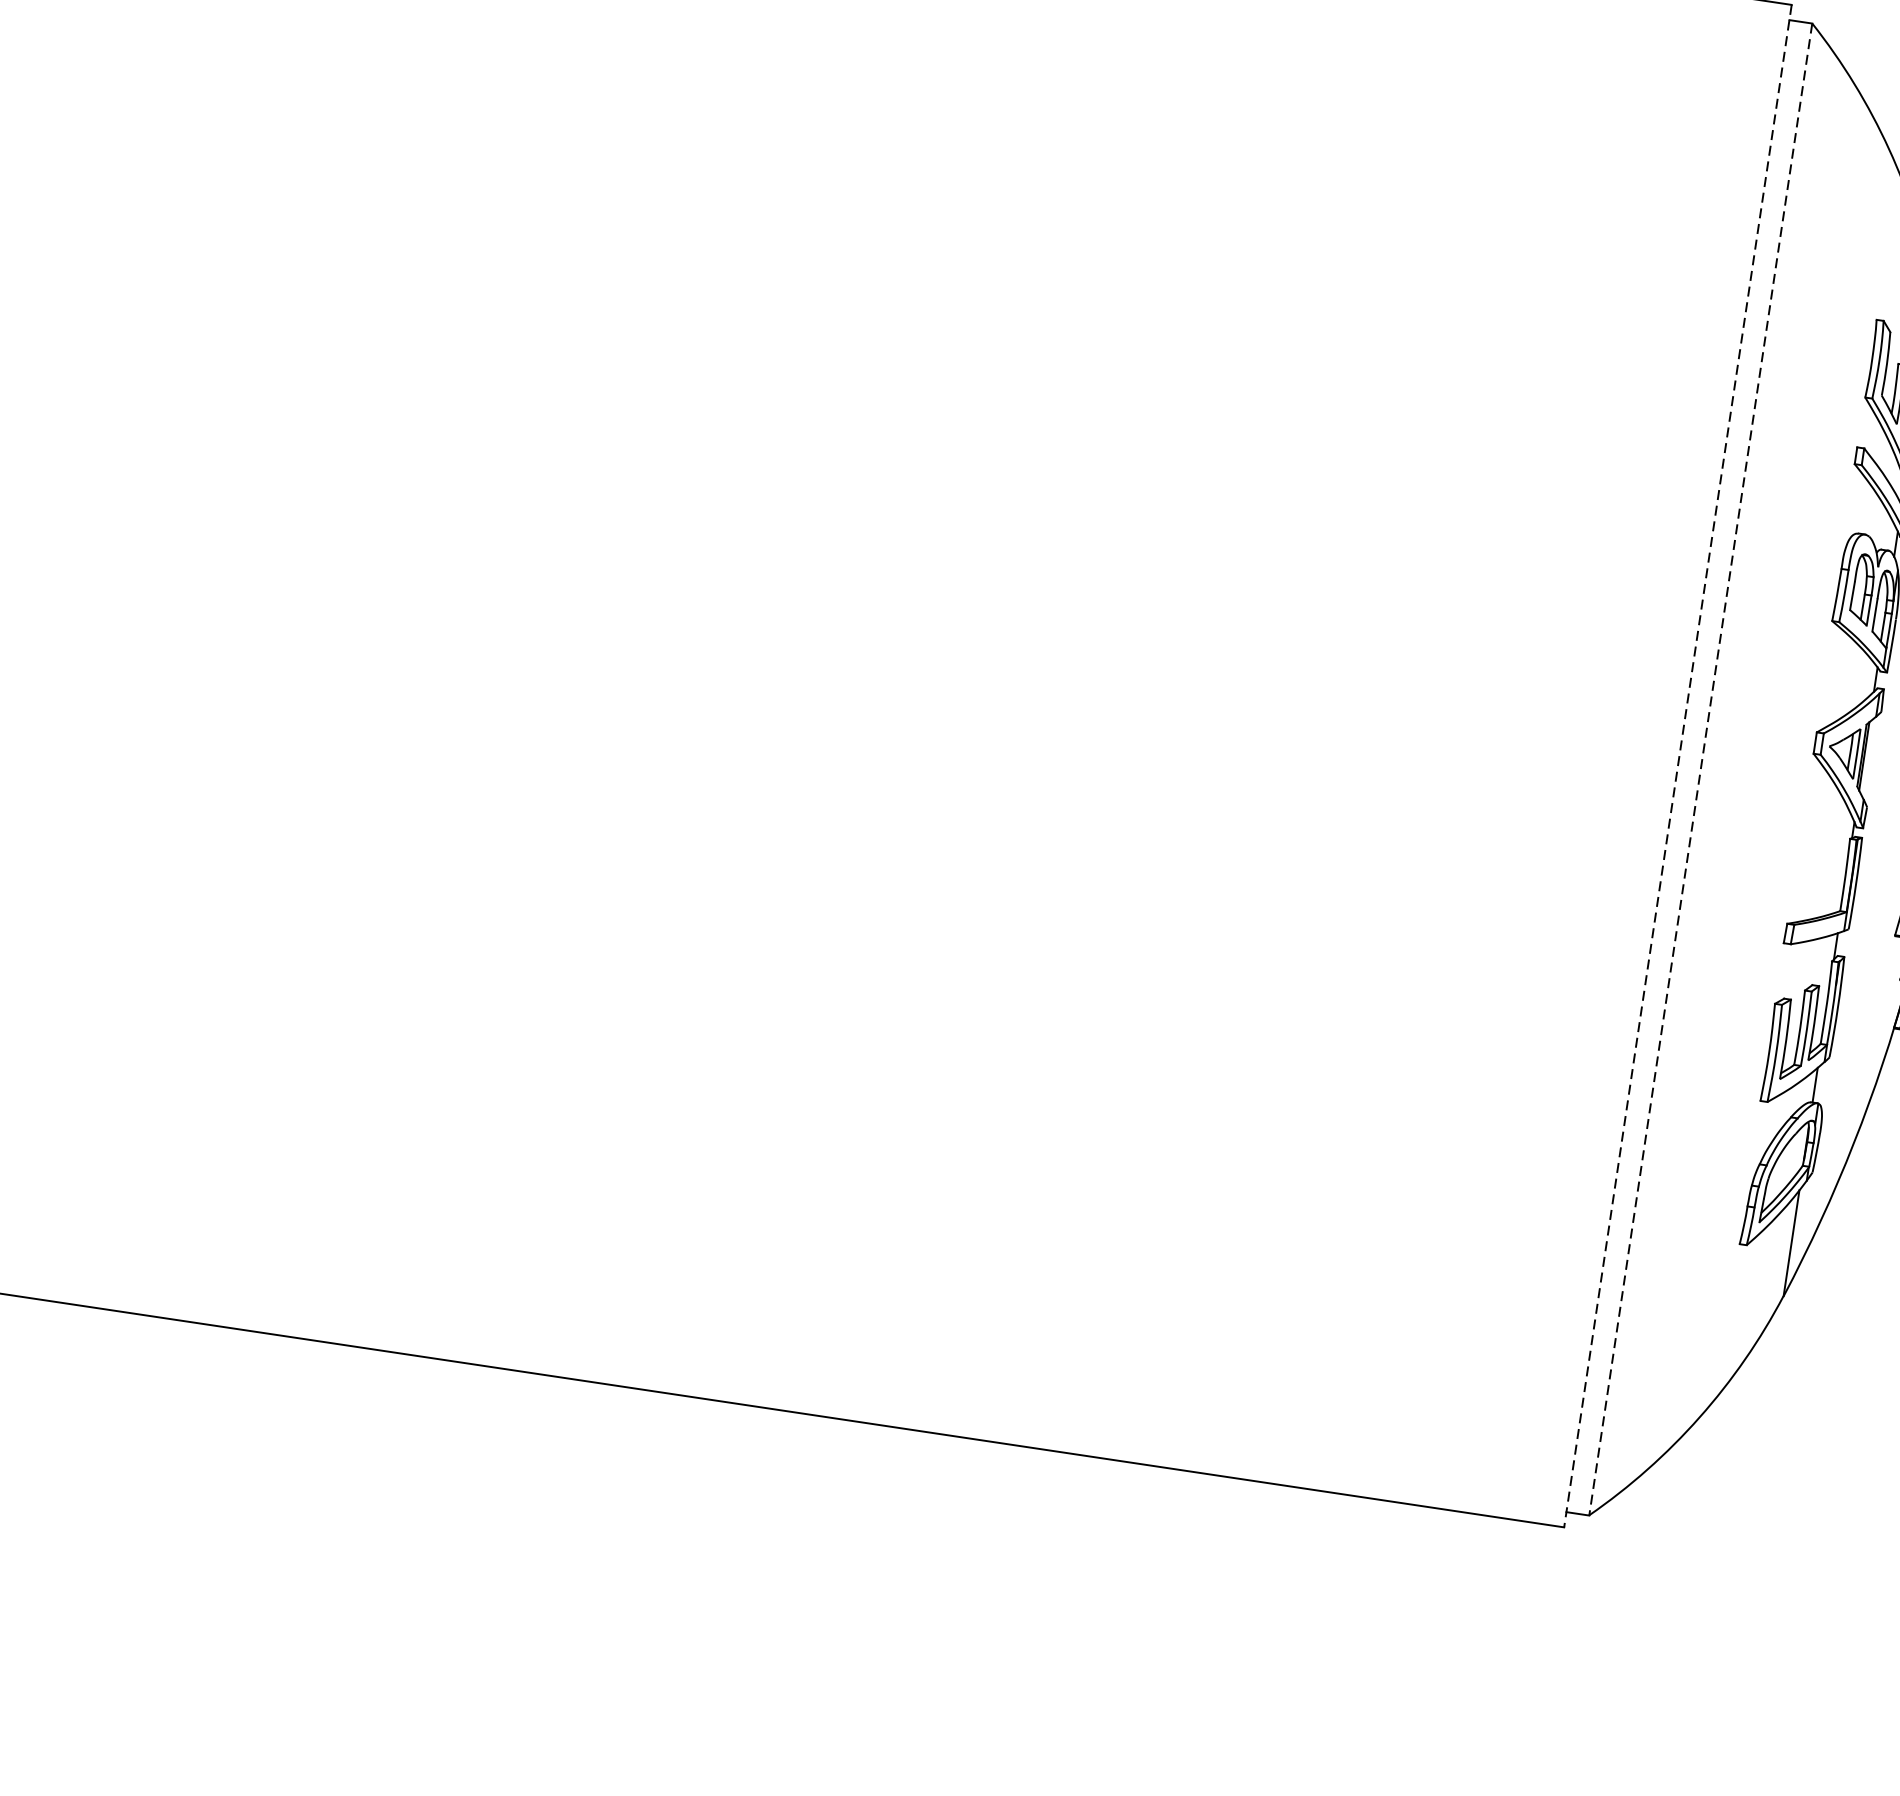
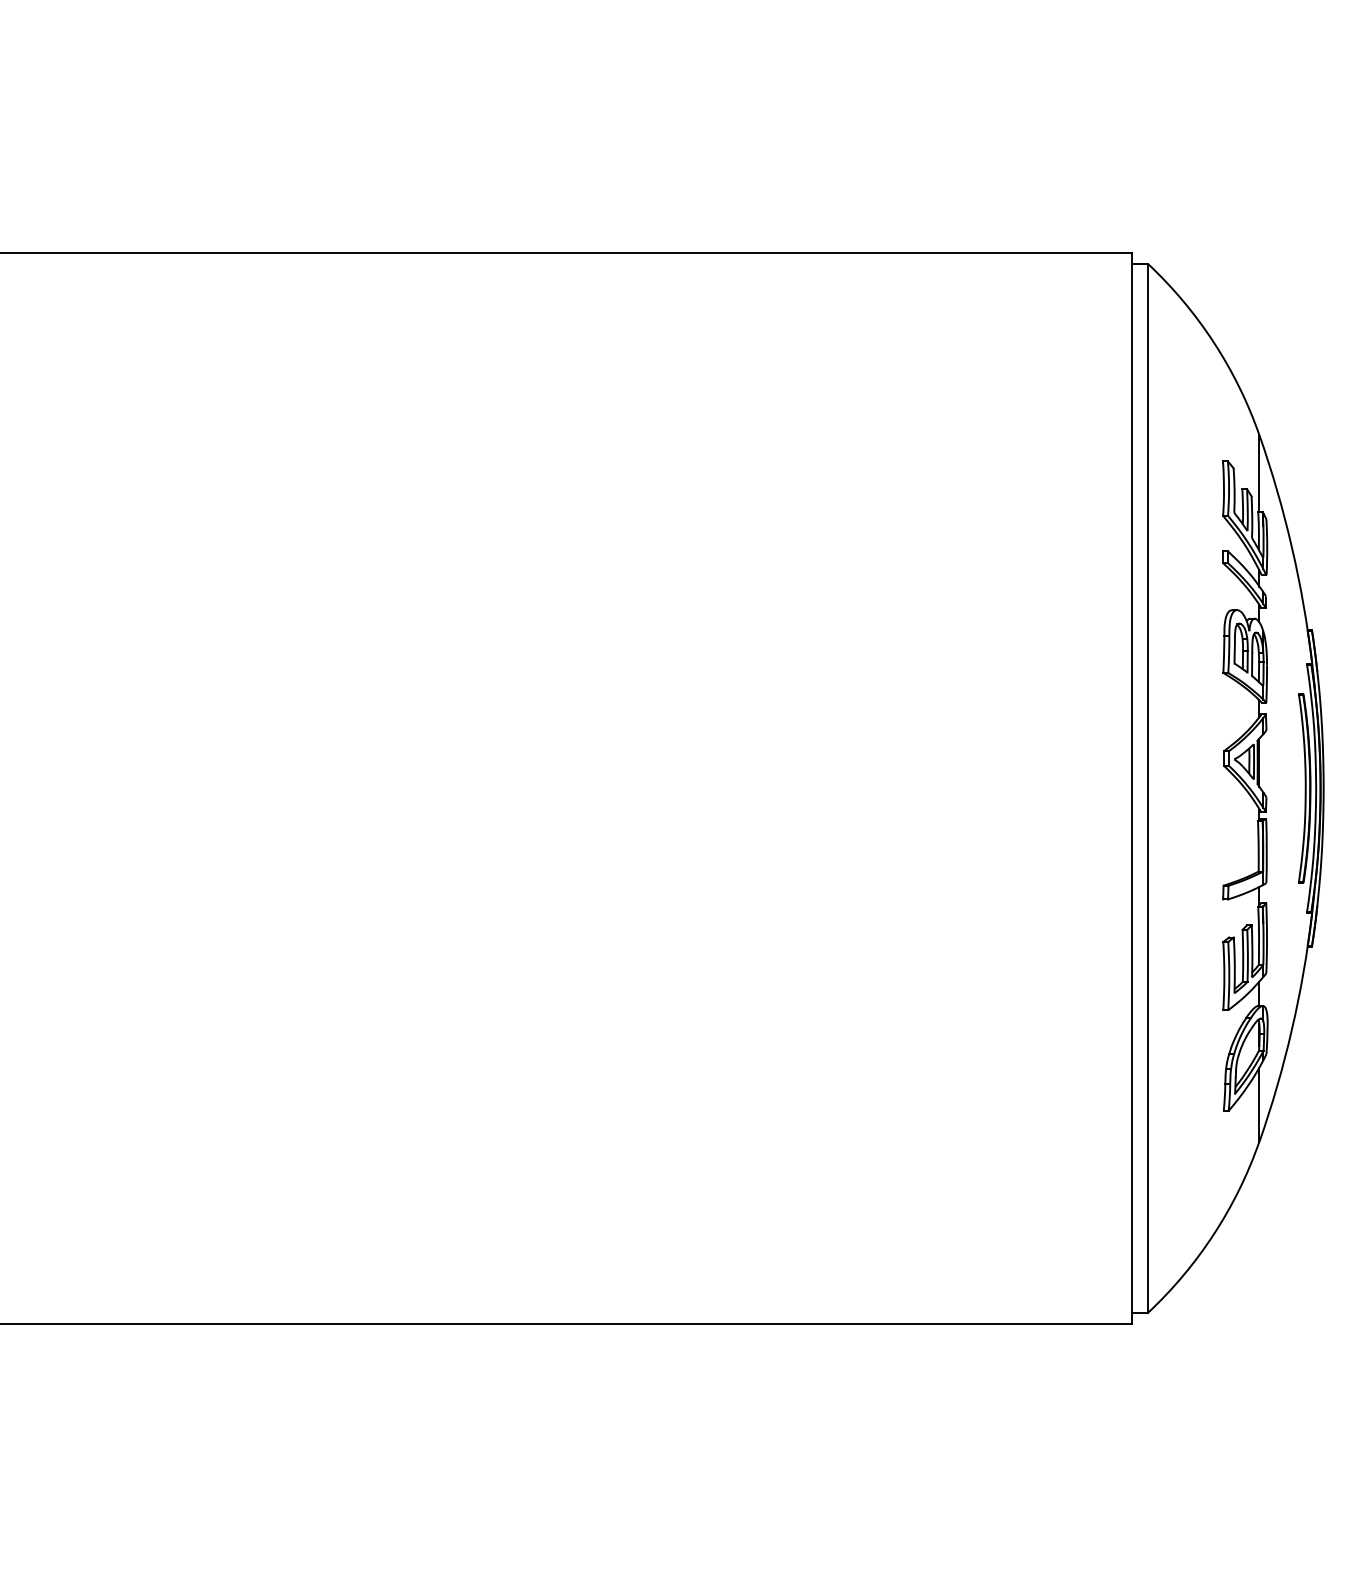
line: (1678, 767) -> (1132, 789), dashed -> solid
line: (1700, 770) -> (1148, 789), dashed -> solid

